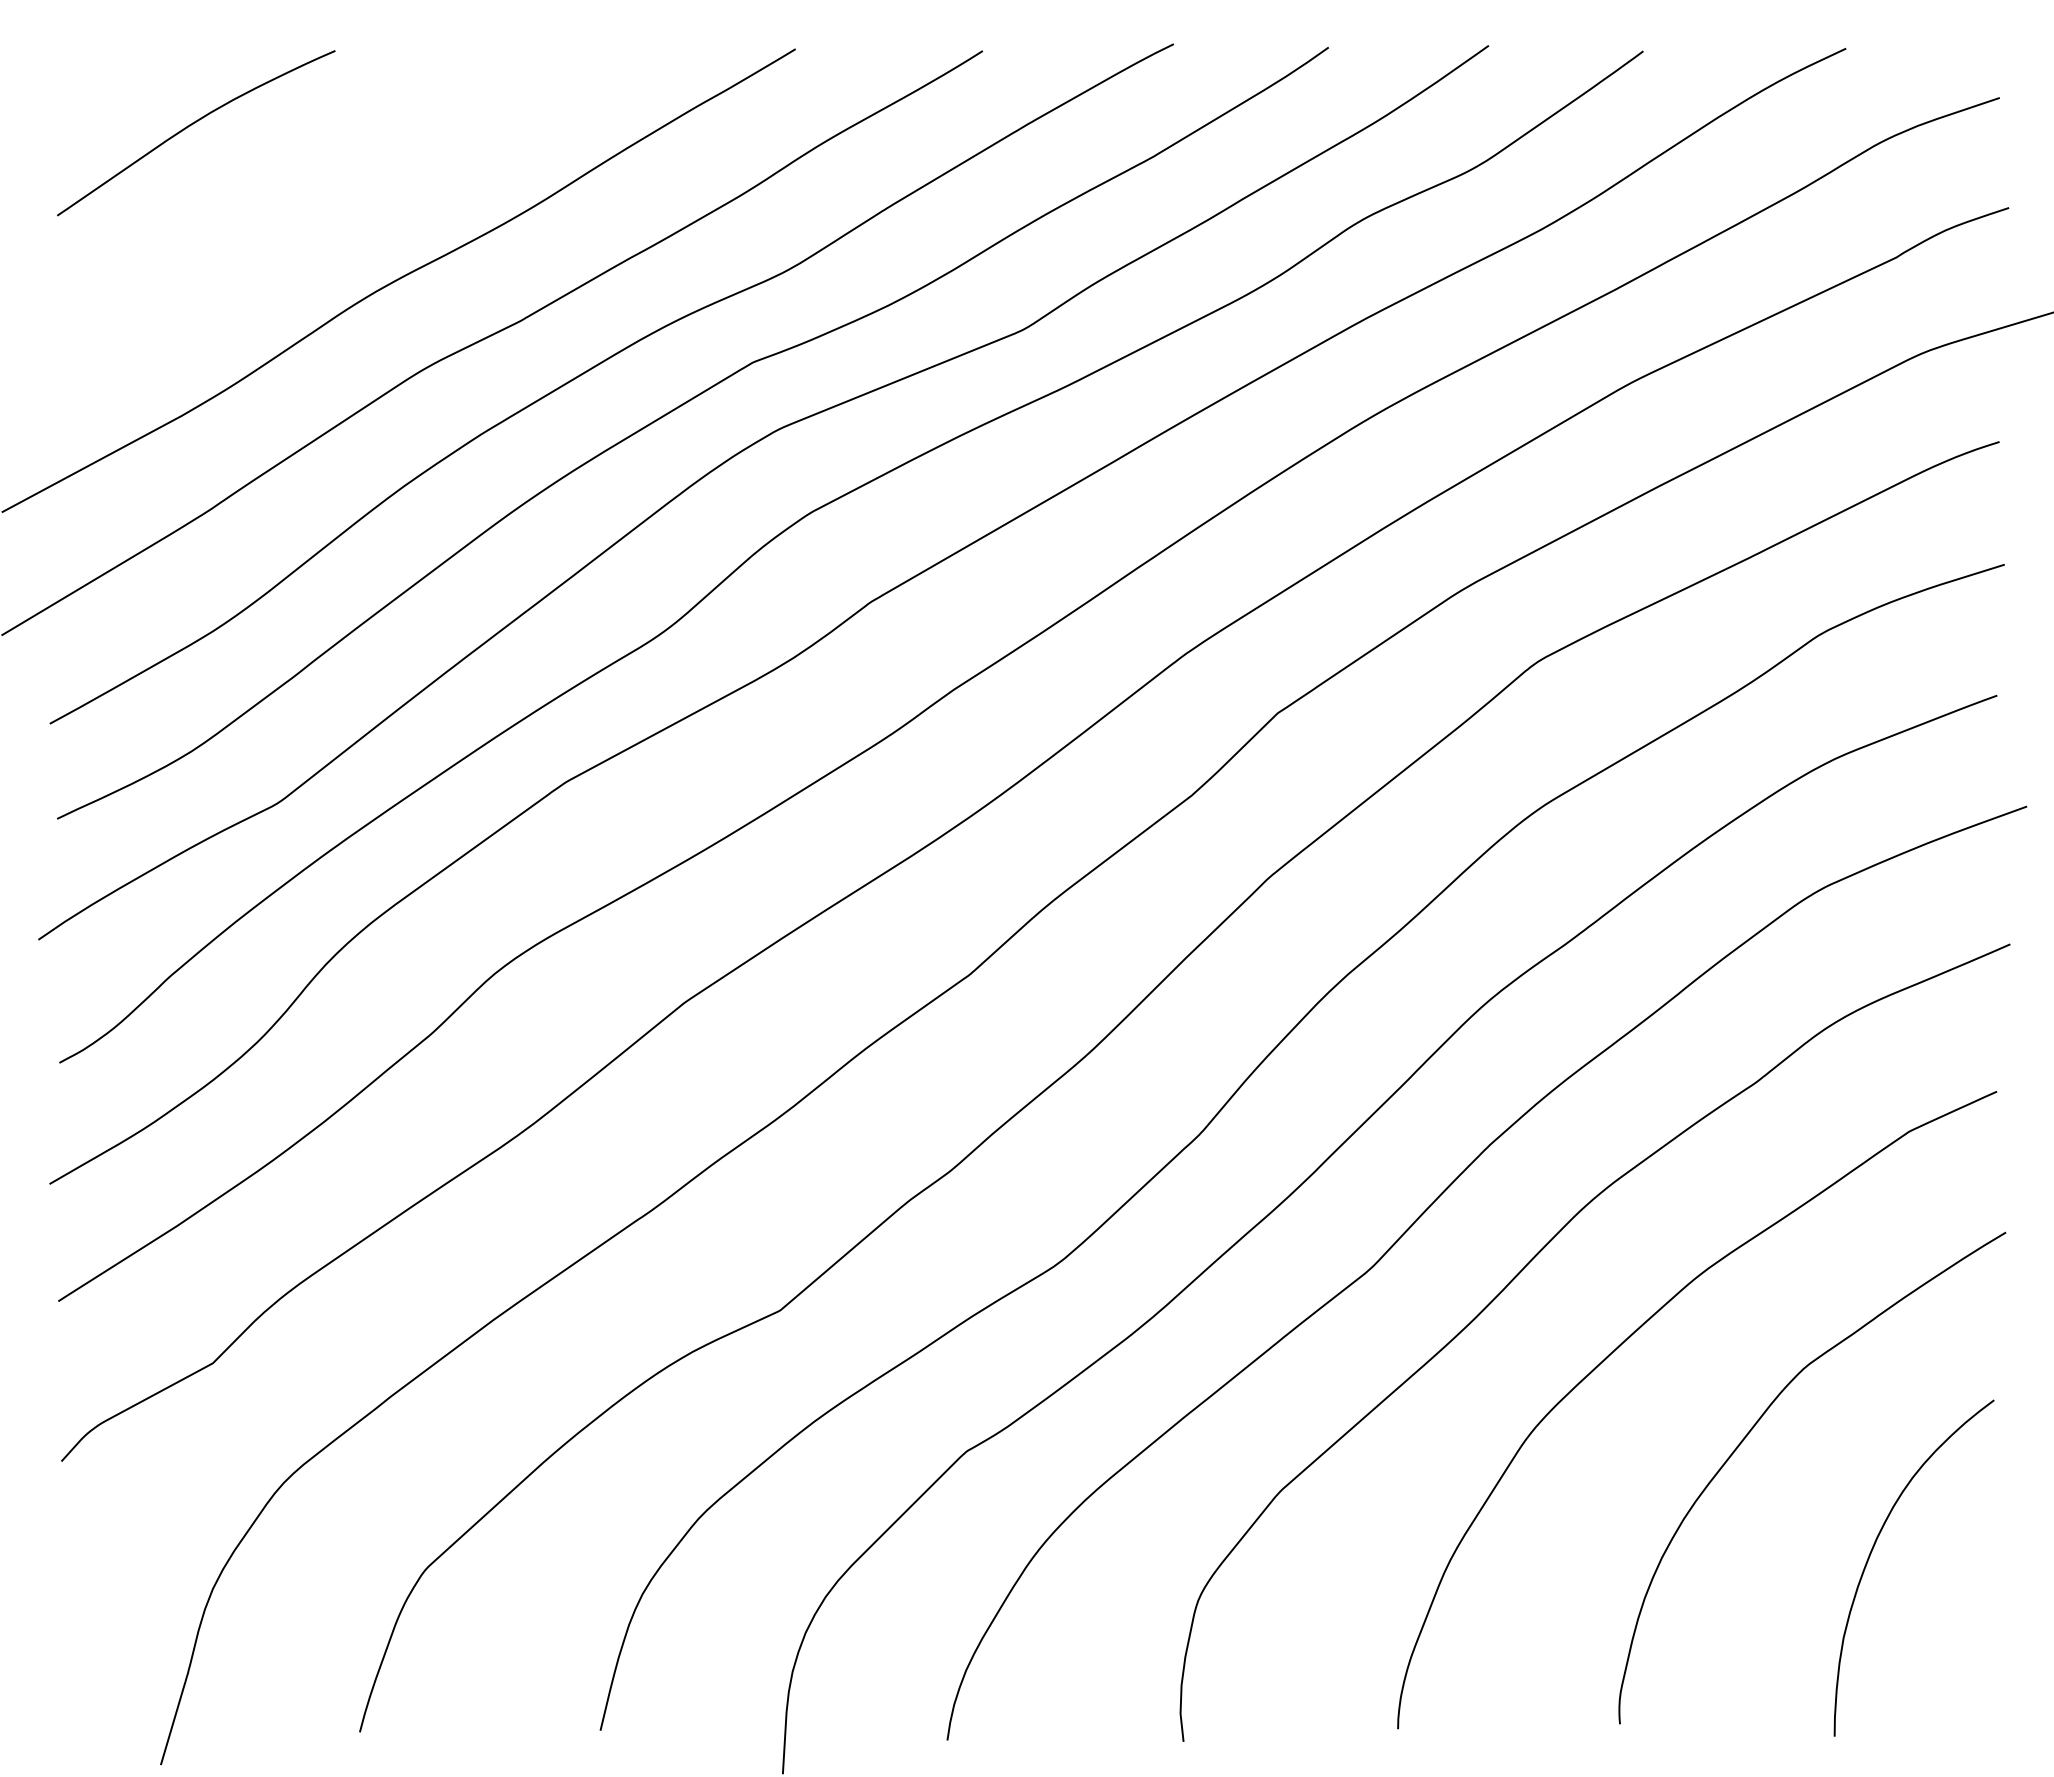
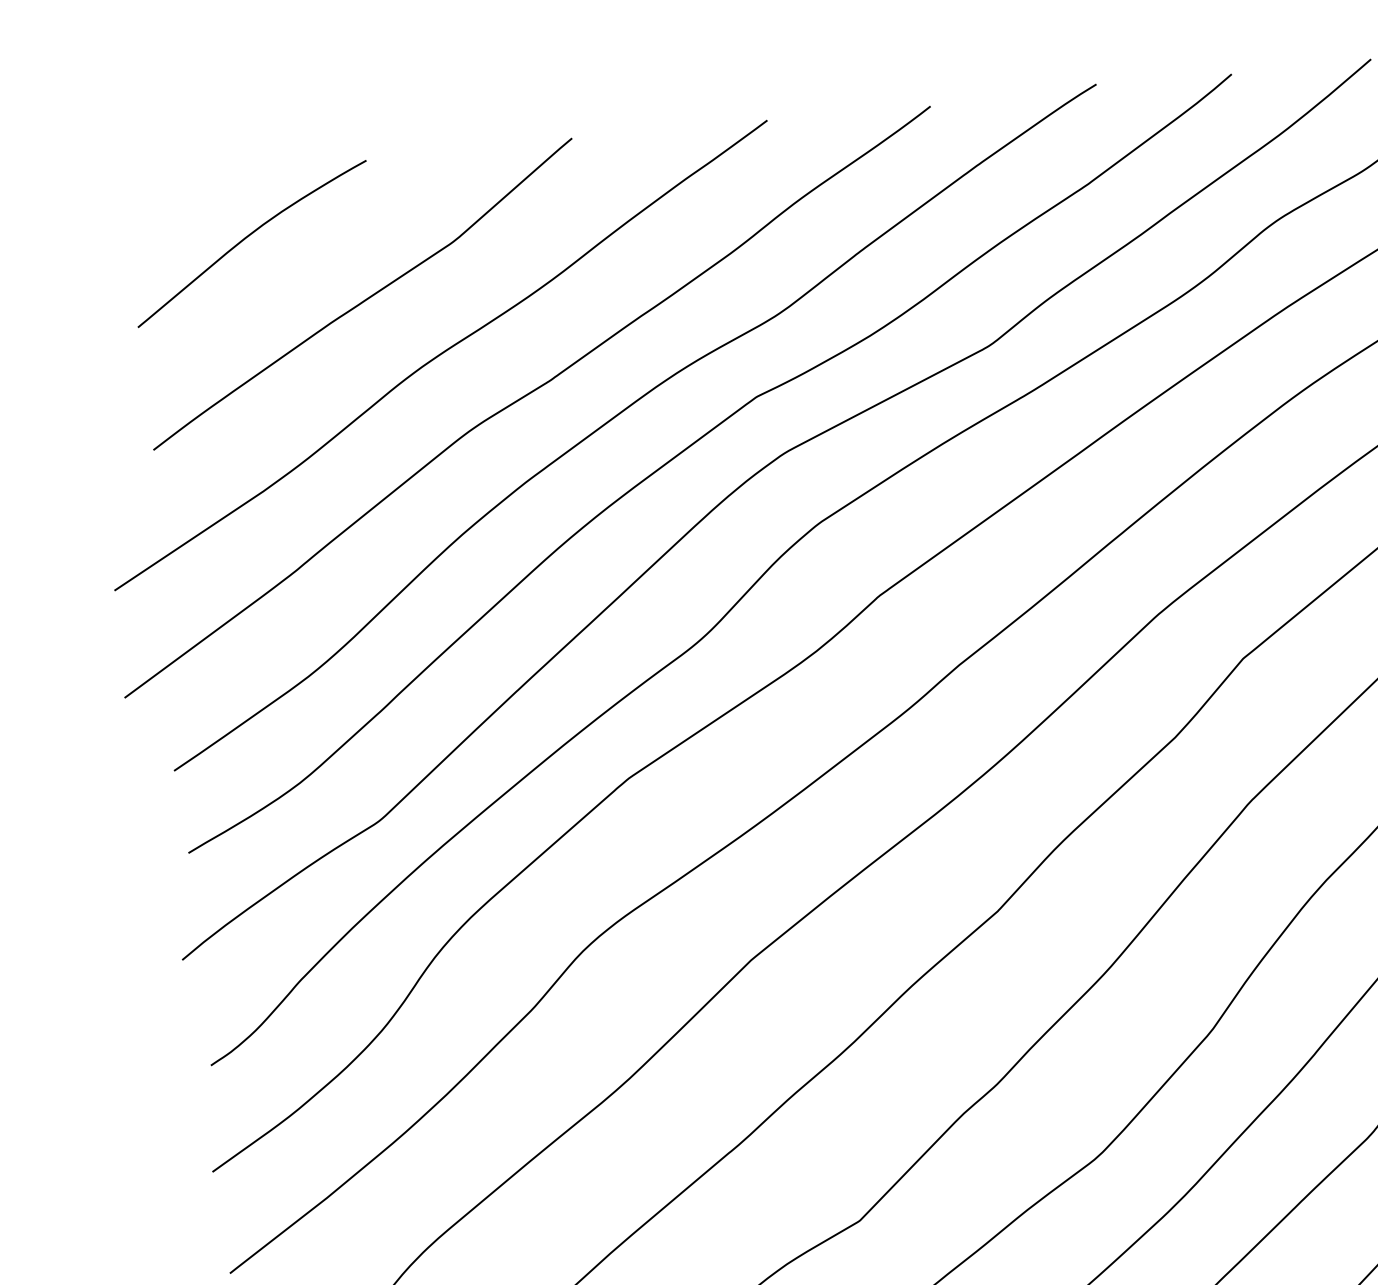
curve: (318, 208) -> (364, 299), added

